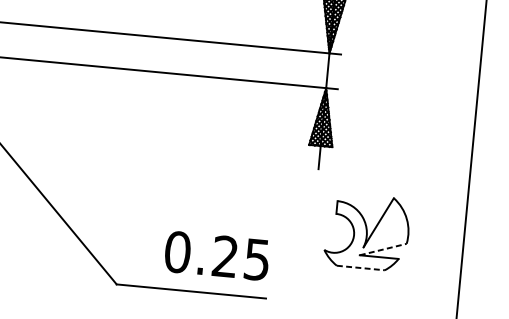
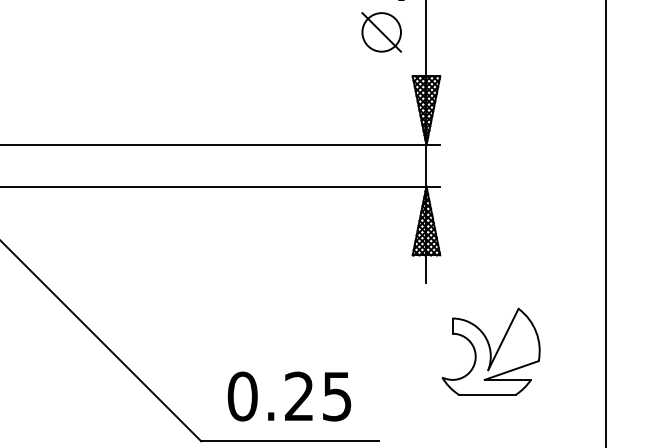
line: (383, 249) -> (511, 370), dashed -> solid
text: (217, 255) -> (289, 396), moved
line: (360, 267) -> (487, 394), dashed -> solid

